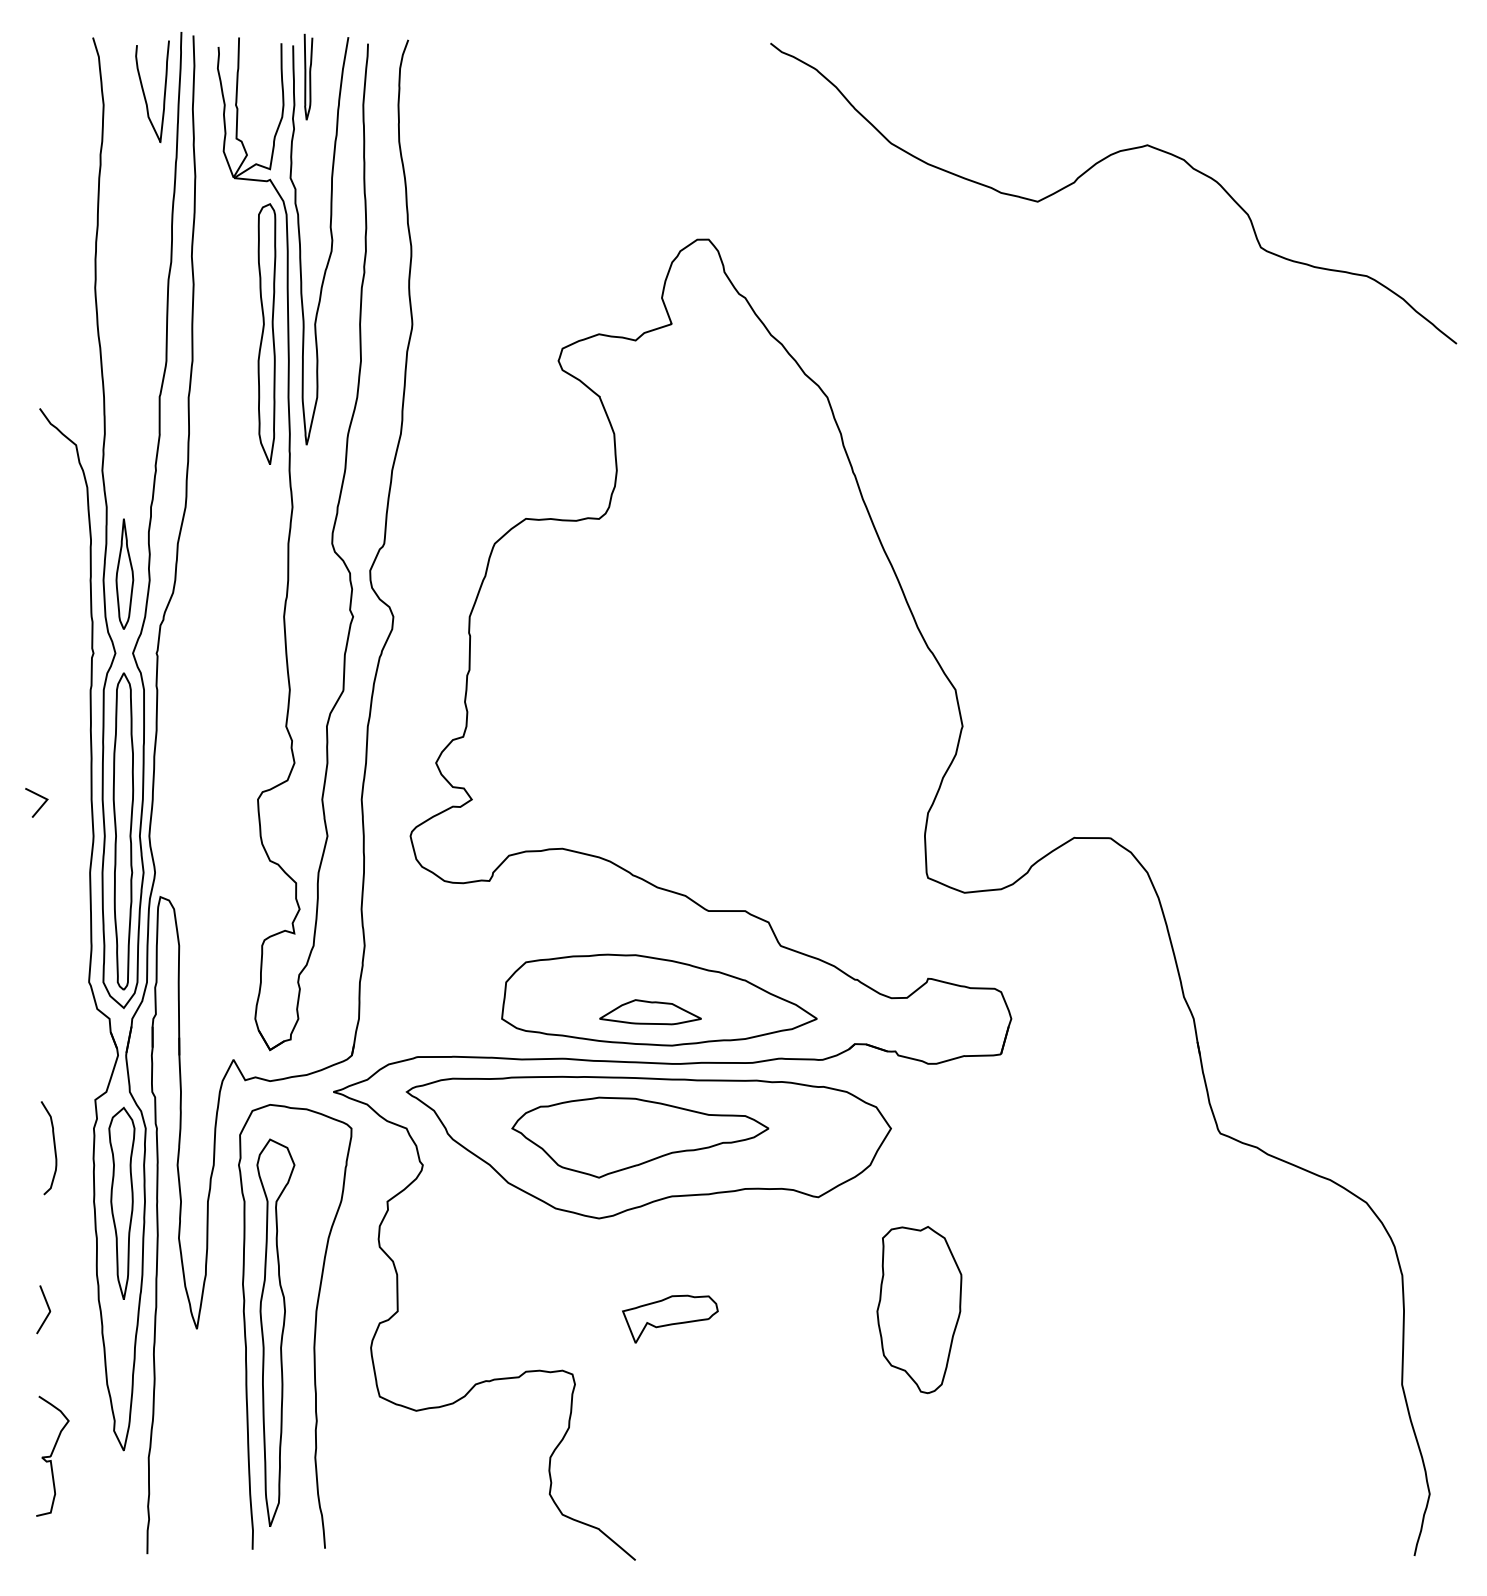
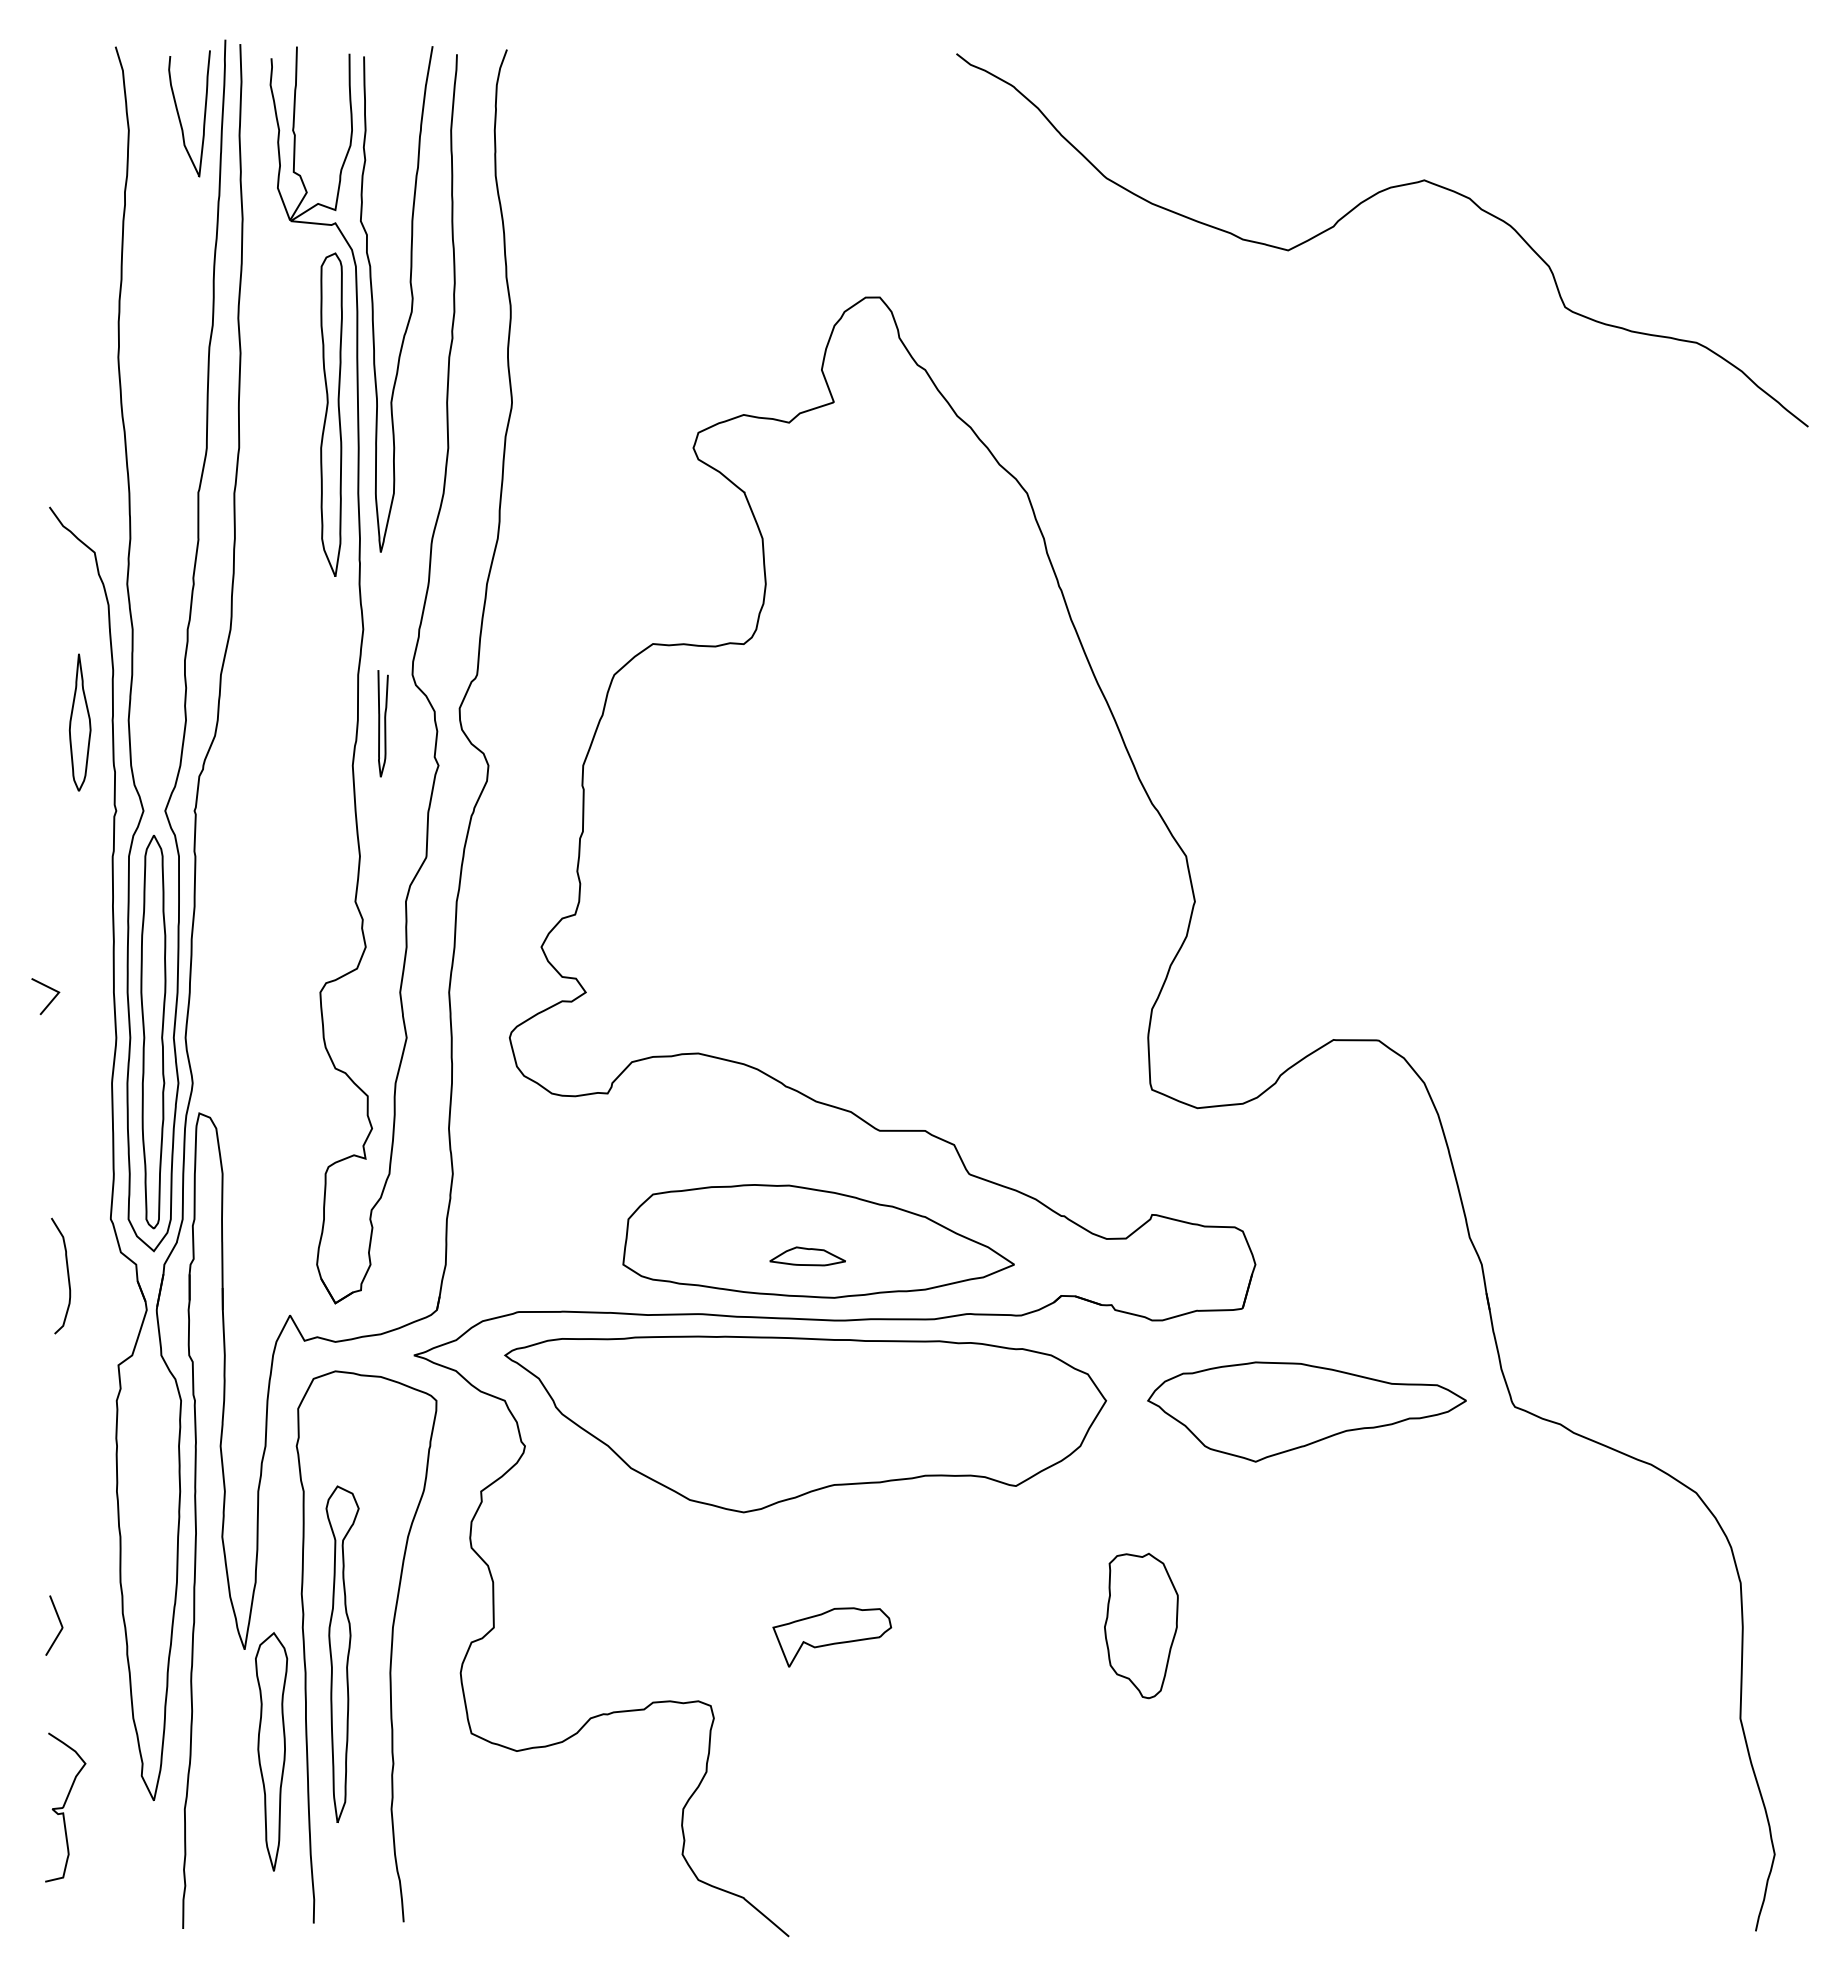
curve: (306, 76) -> (380, 723), moved
part: (124, 574) -> (79, 722), moved
part: (650, 1012) -> (807, 1256), size x0.6
part: (639, 1137) -> (1306, 1411), moved
curve: (54, 1147) -> (67, 1275), moved
part: (121, 1203) -> (271, 1751), moved
part: (919, 1309) -> (1141, 1625), size x0.7
part: (275, 1332) -> (342, 1654), size x0.7

